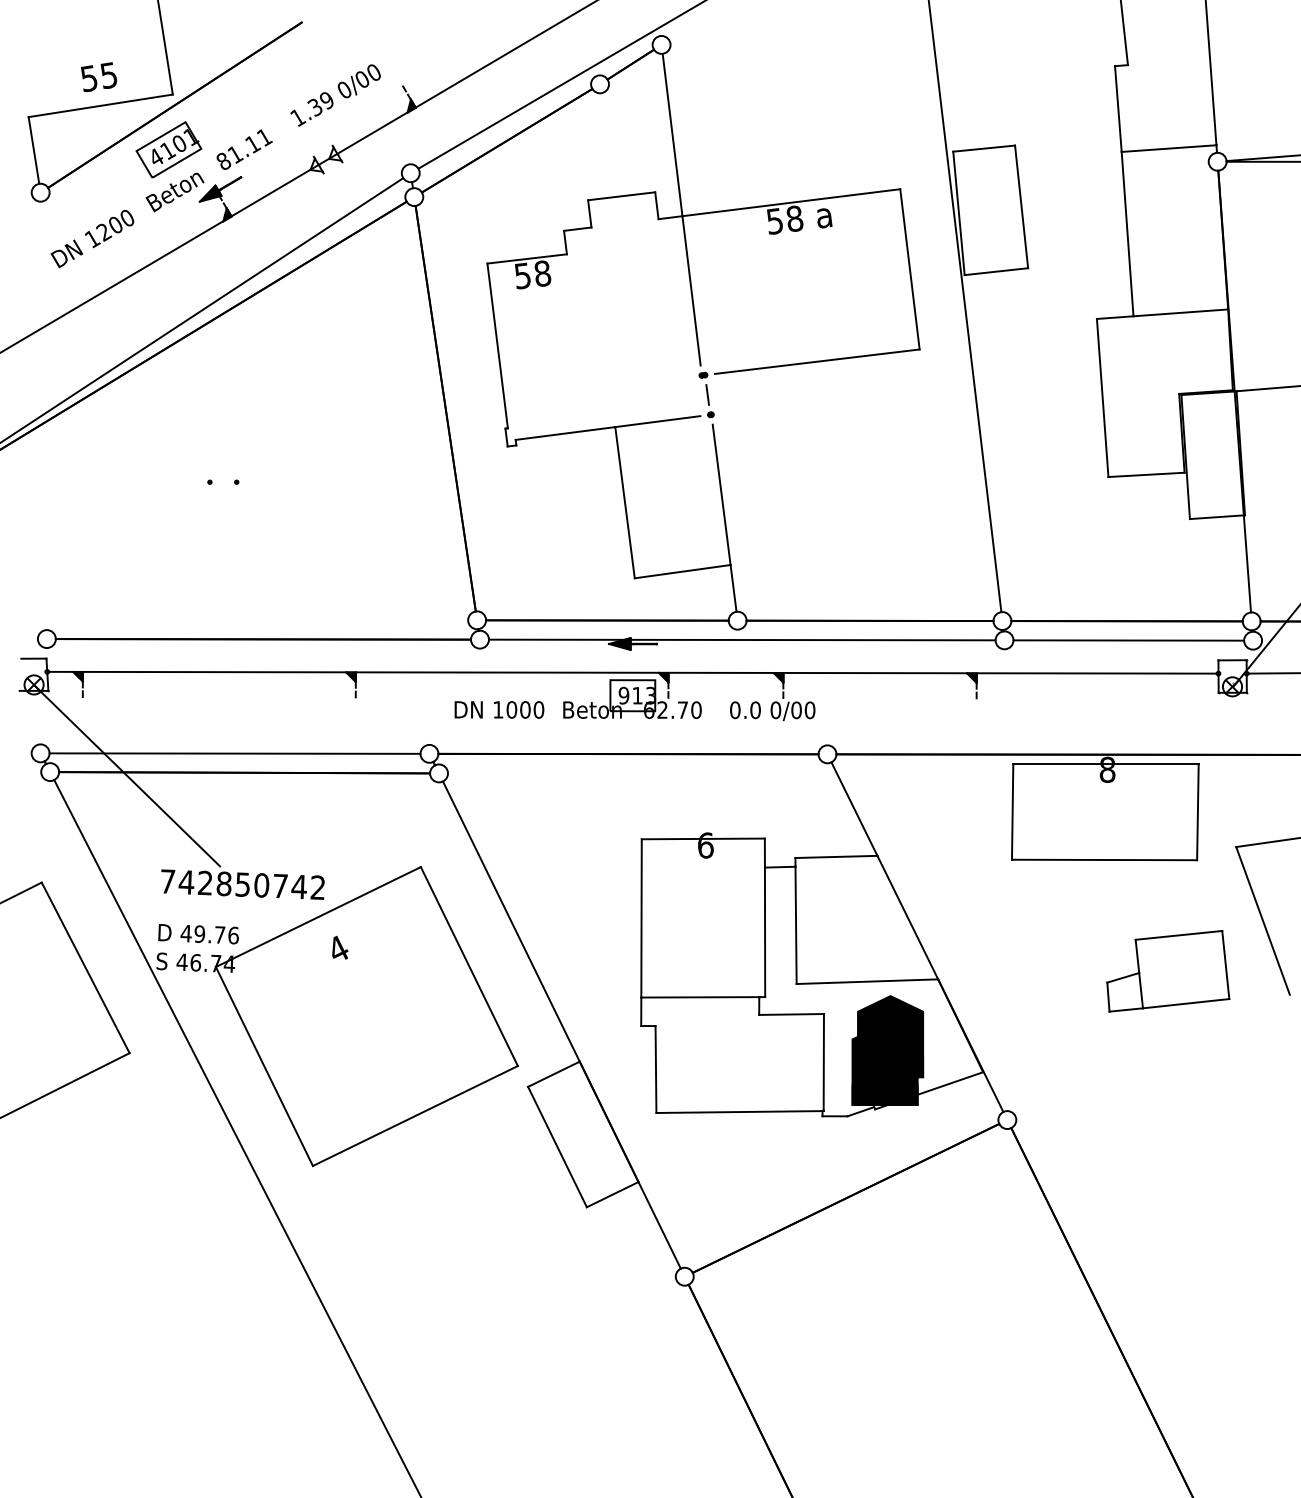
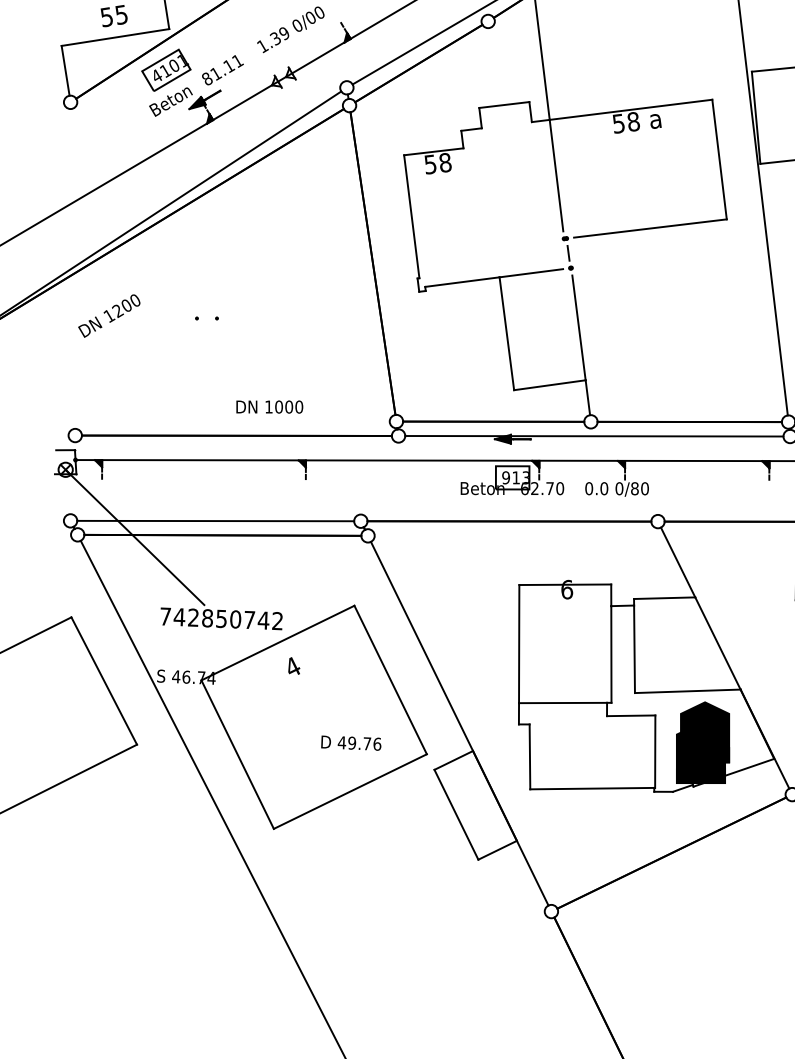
text: (92, 239) -> (109, 316), moved
text: (499, 709) -> (269, 406), moved
text: (796, 709) -> (634, 488), 0/00 -> 0/80
text: (198, 934) -> (351, 743), moved

